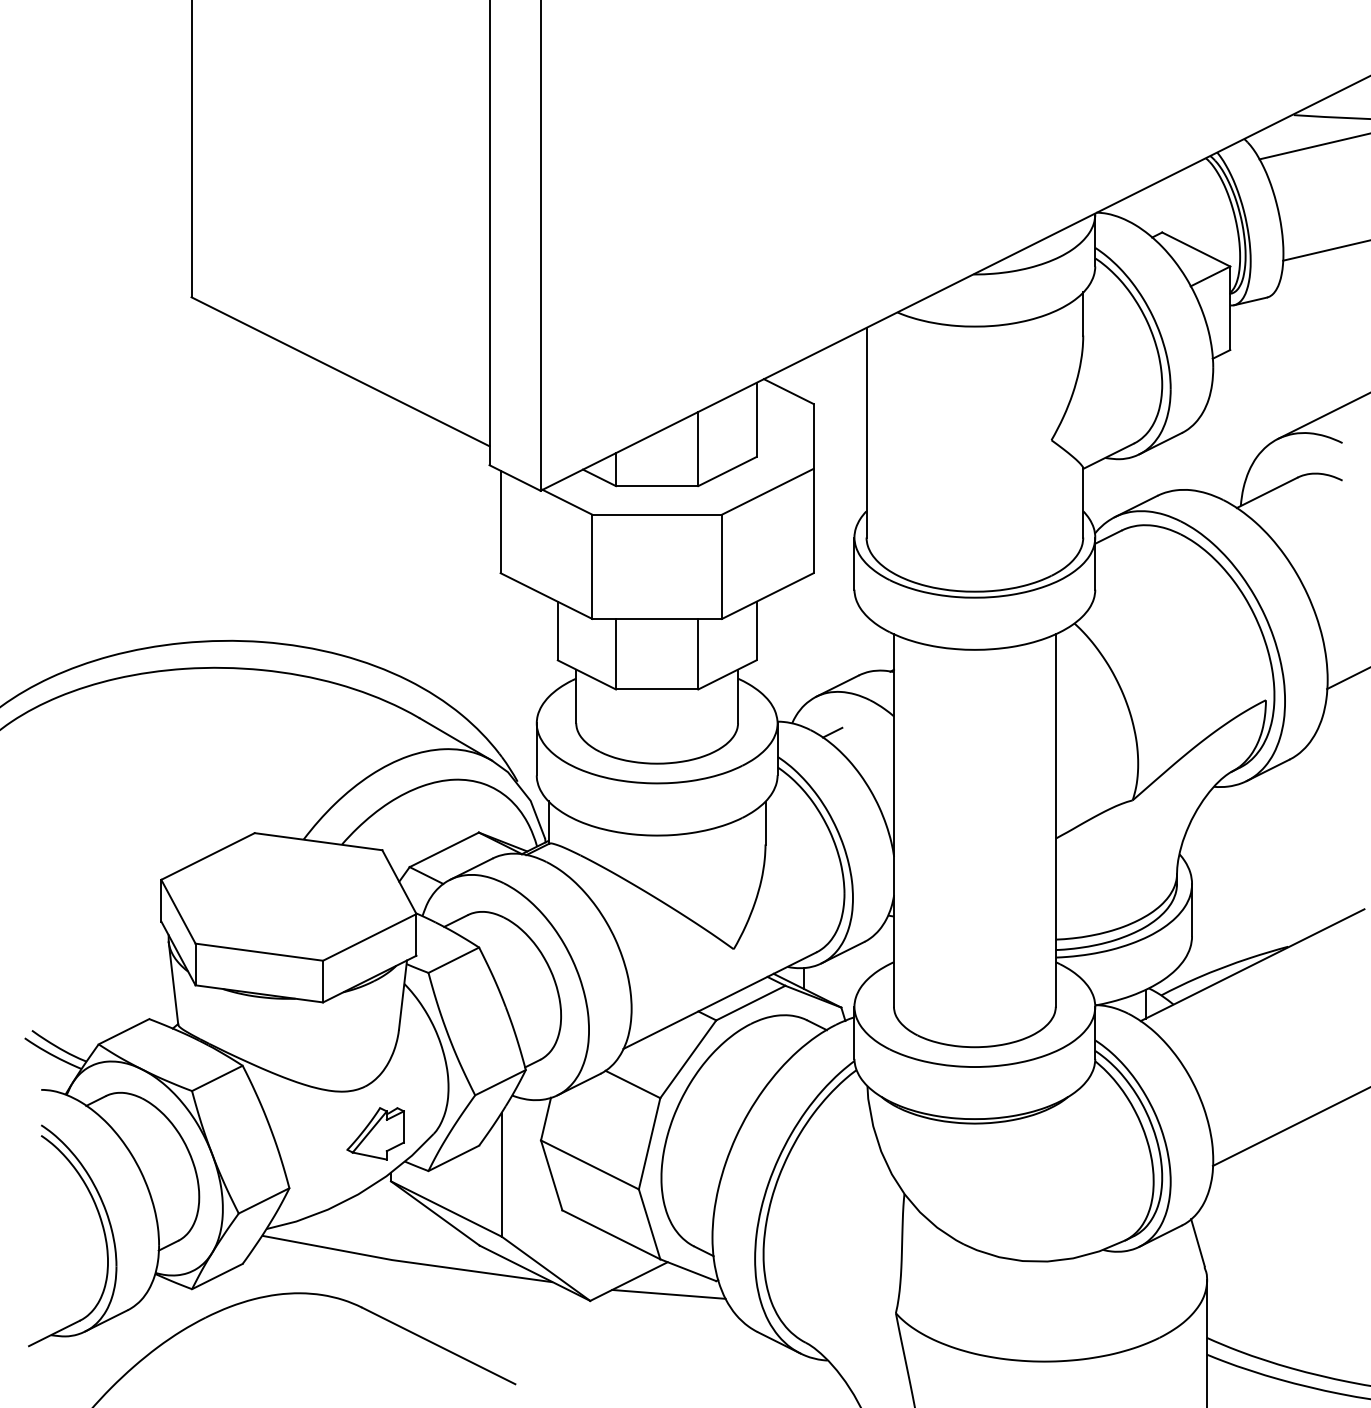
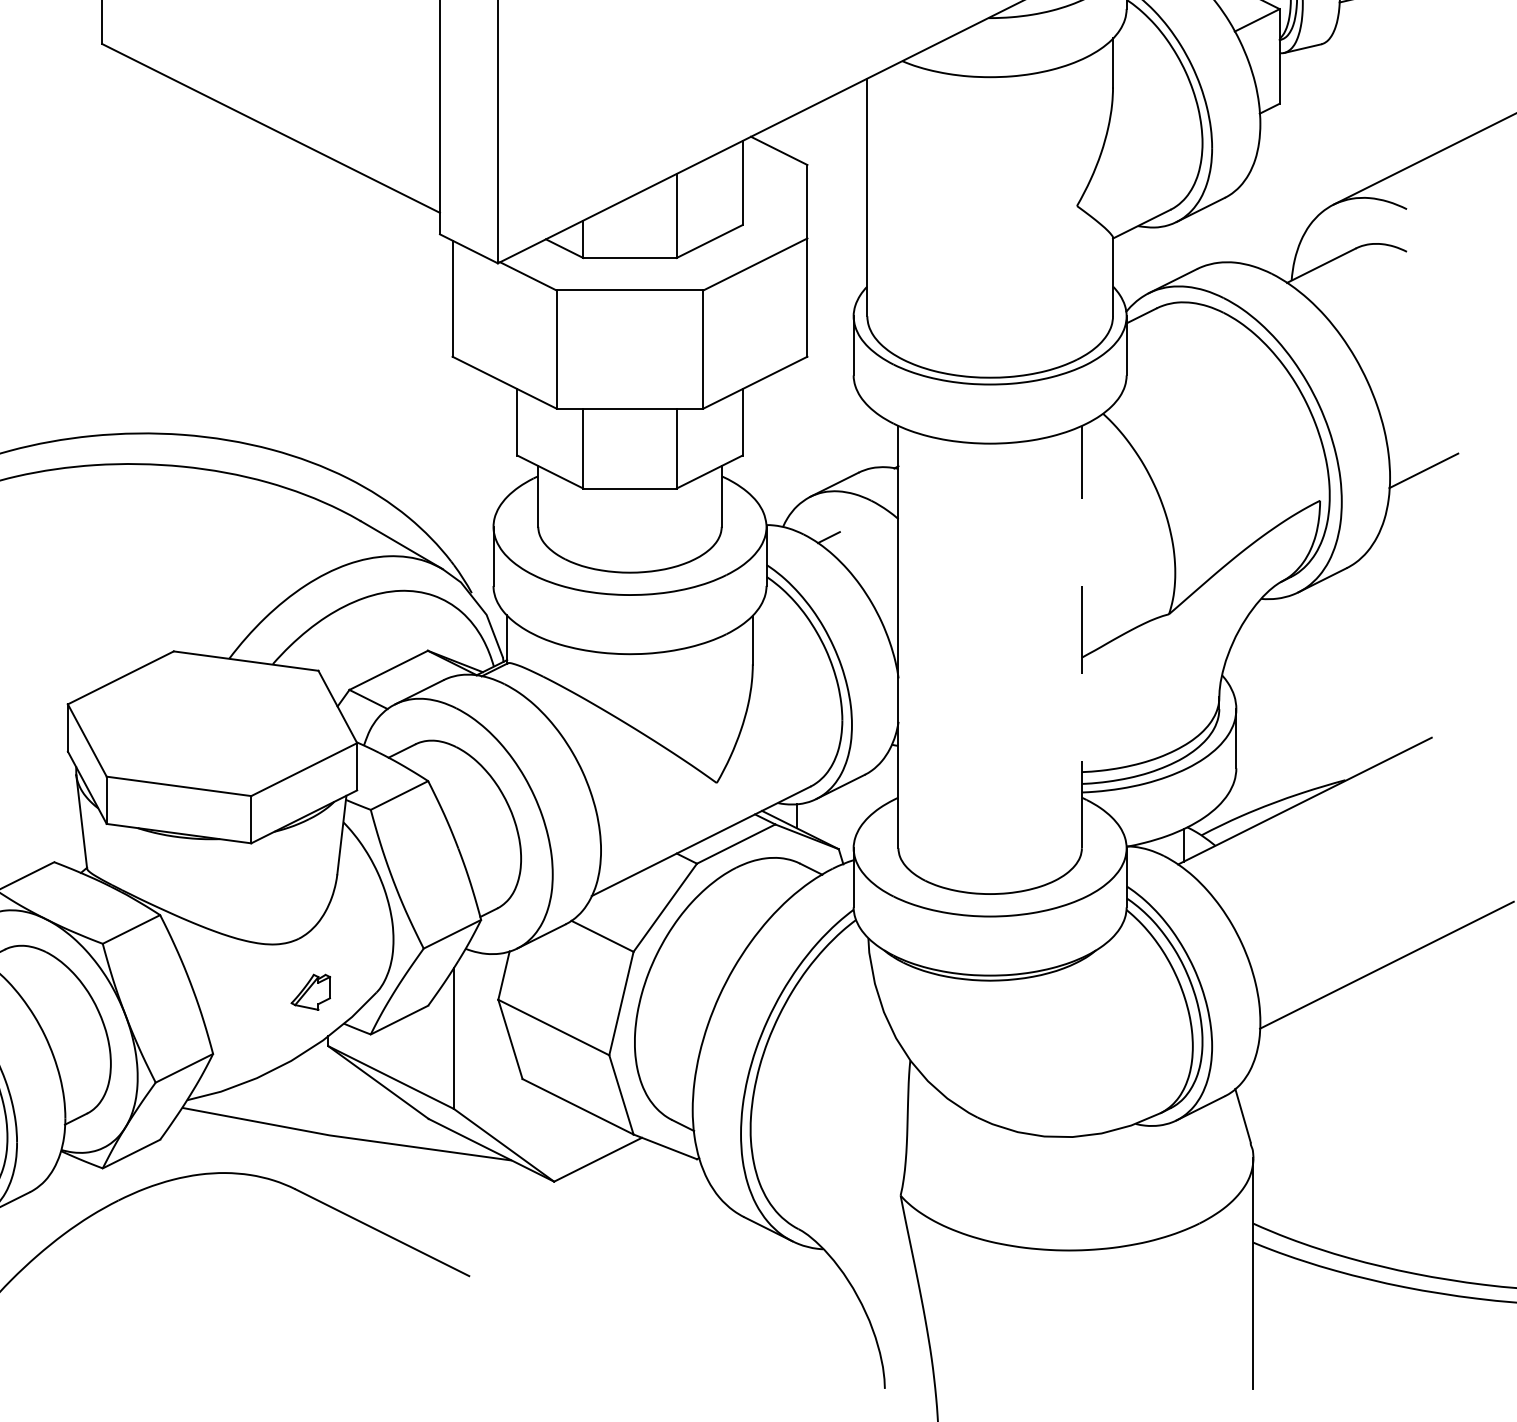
line: (1055, 819) -> (1081, 635), solid -> dashed
part: (375, 1133) -> (310, 991), size x0.6
line: (668, 1293) -> (642, 1173), removed

